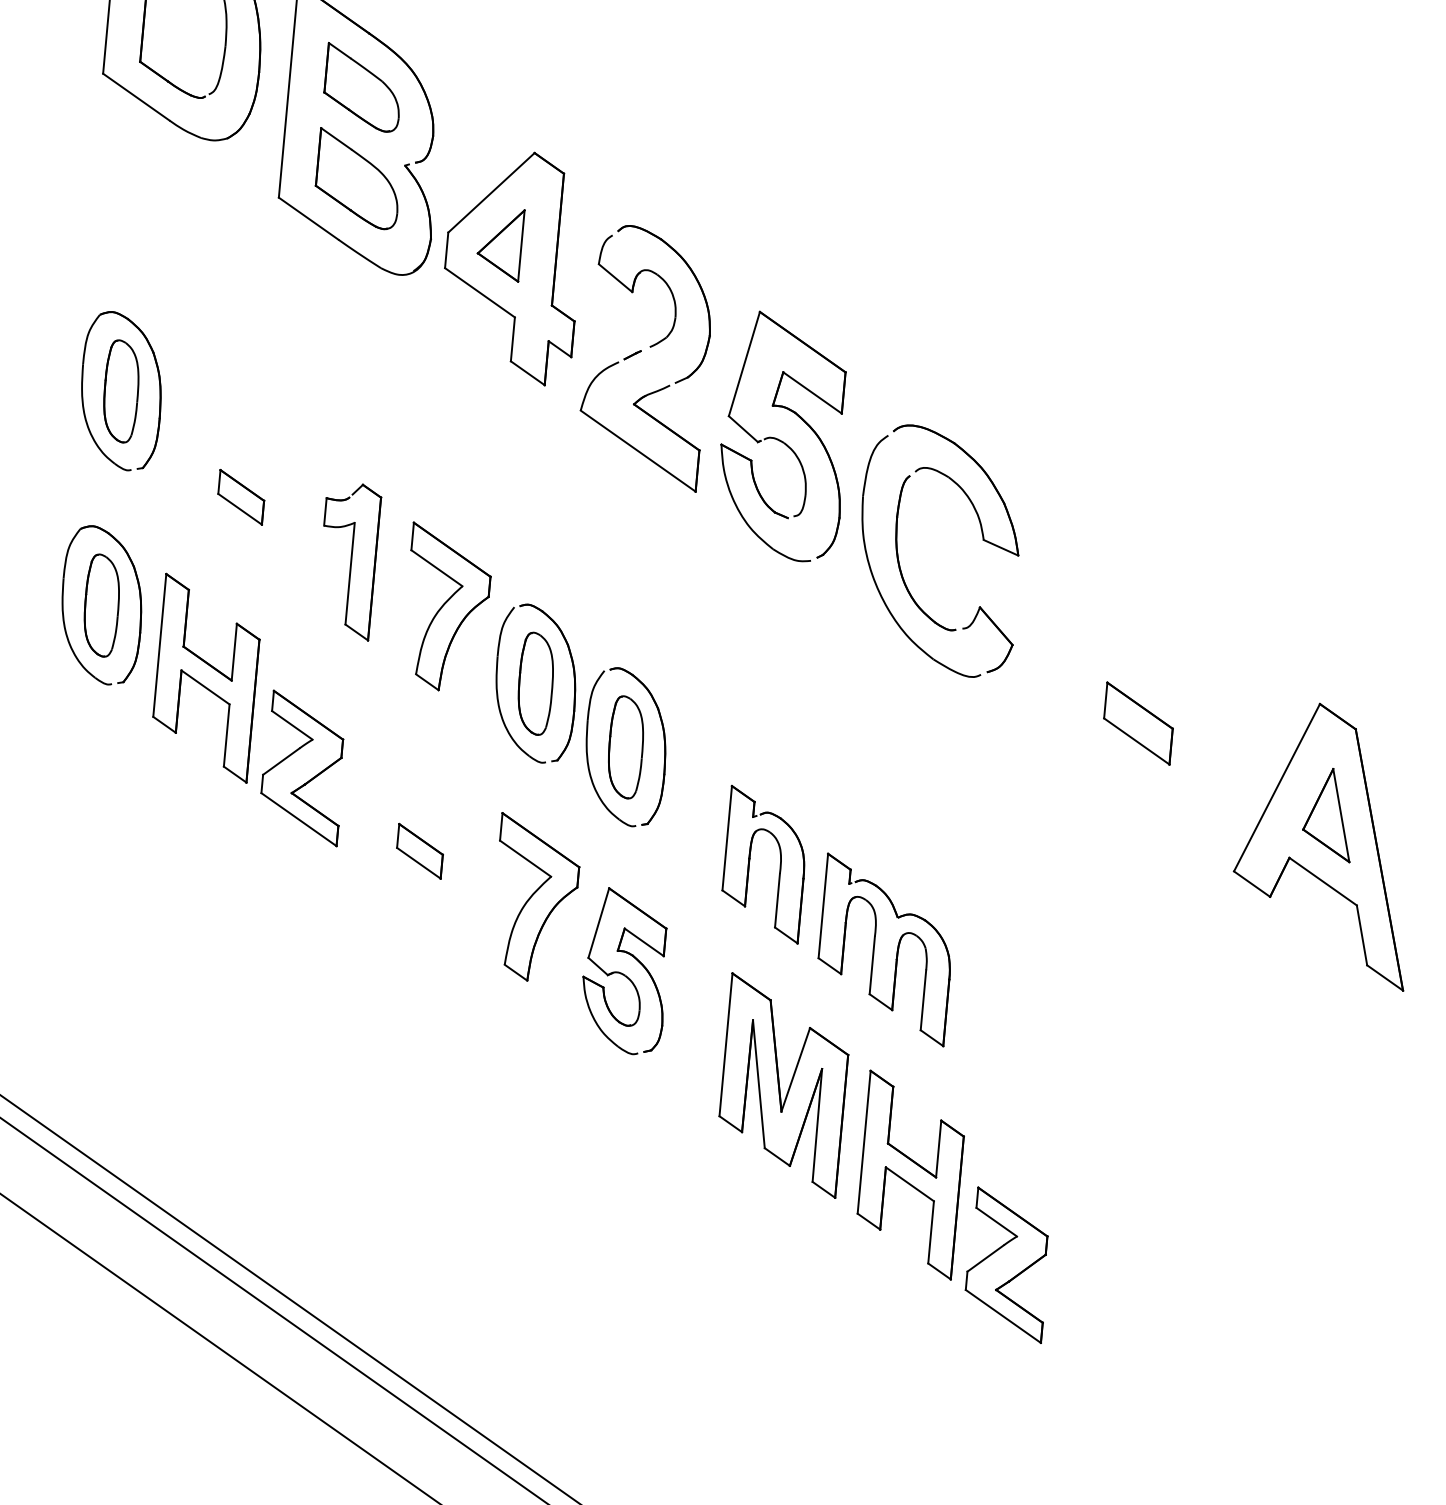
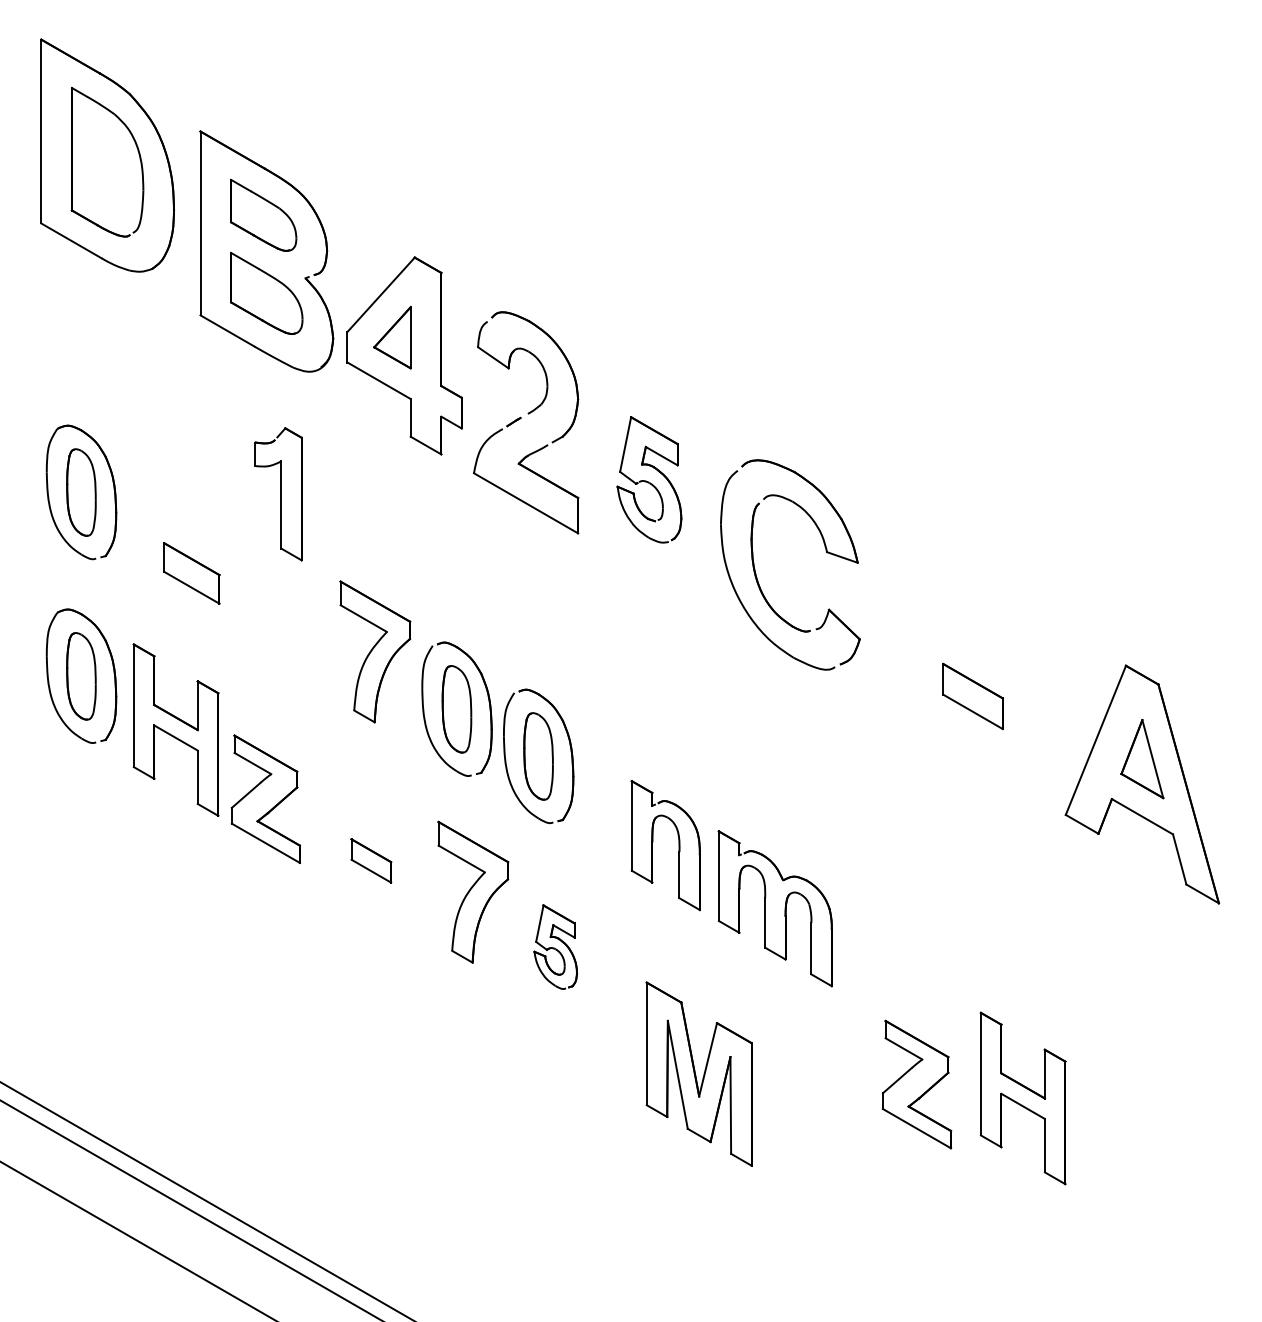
part: (784, 436) -> (649, 479), size x0.6
part: (240, 497) -> (191, 573), size x1.4
part: (347, 561) -> (278, 494), moved
part: (625, 970) -> (555, 946), size x0.6
part: (783, 1084) -> (698, 1073), moved
part: (910, 1175) -> (1022, 1098), moved
part: (1007, 1264) -> (916, 1084), moved

